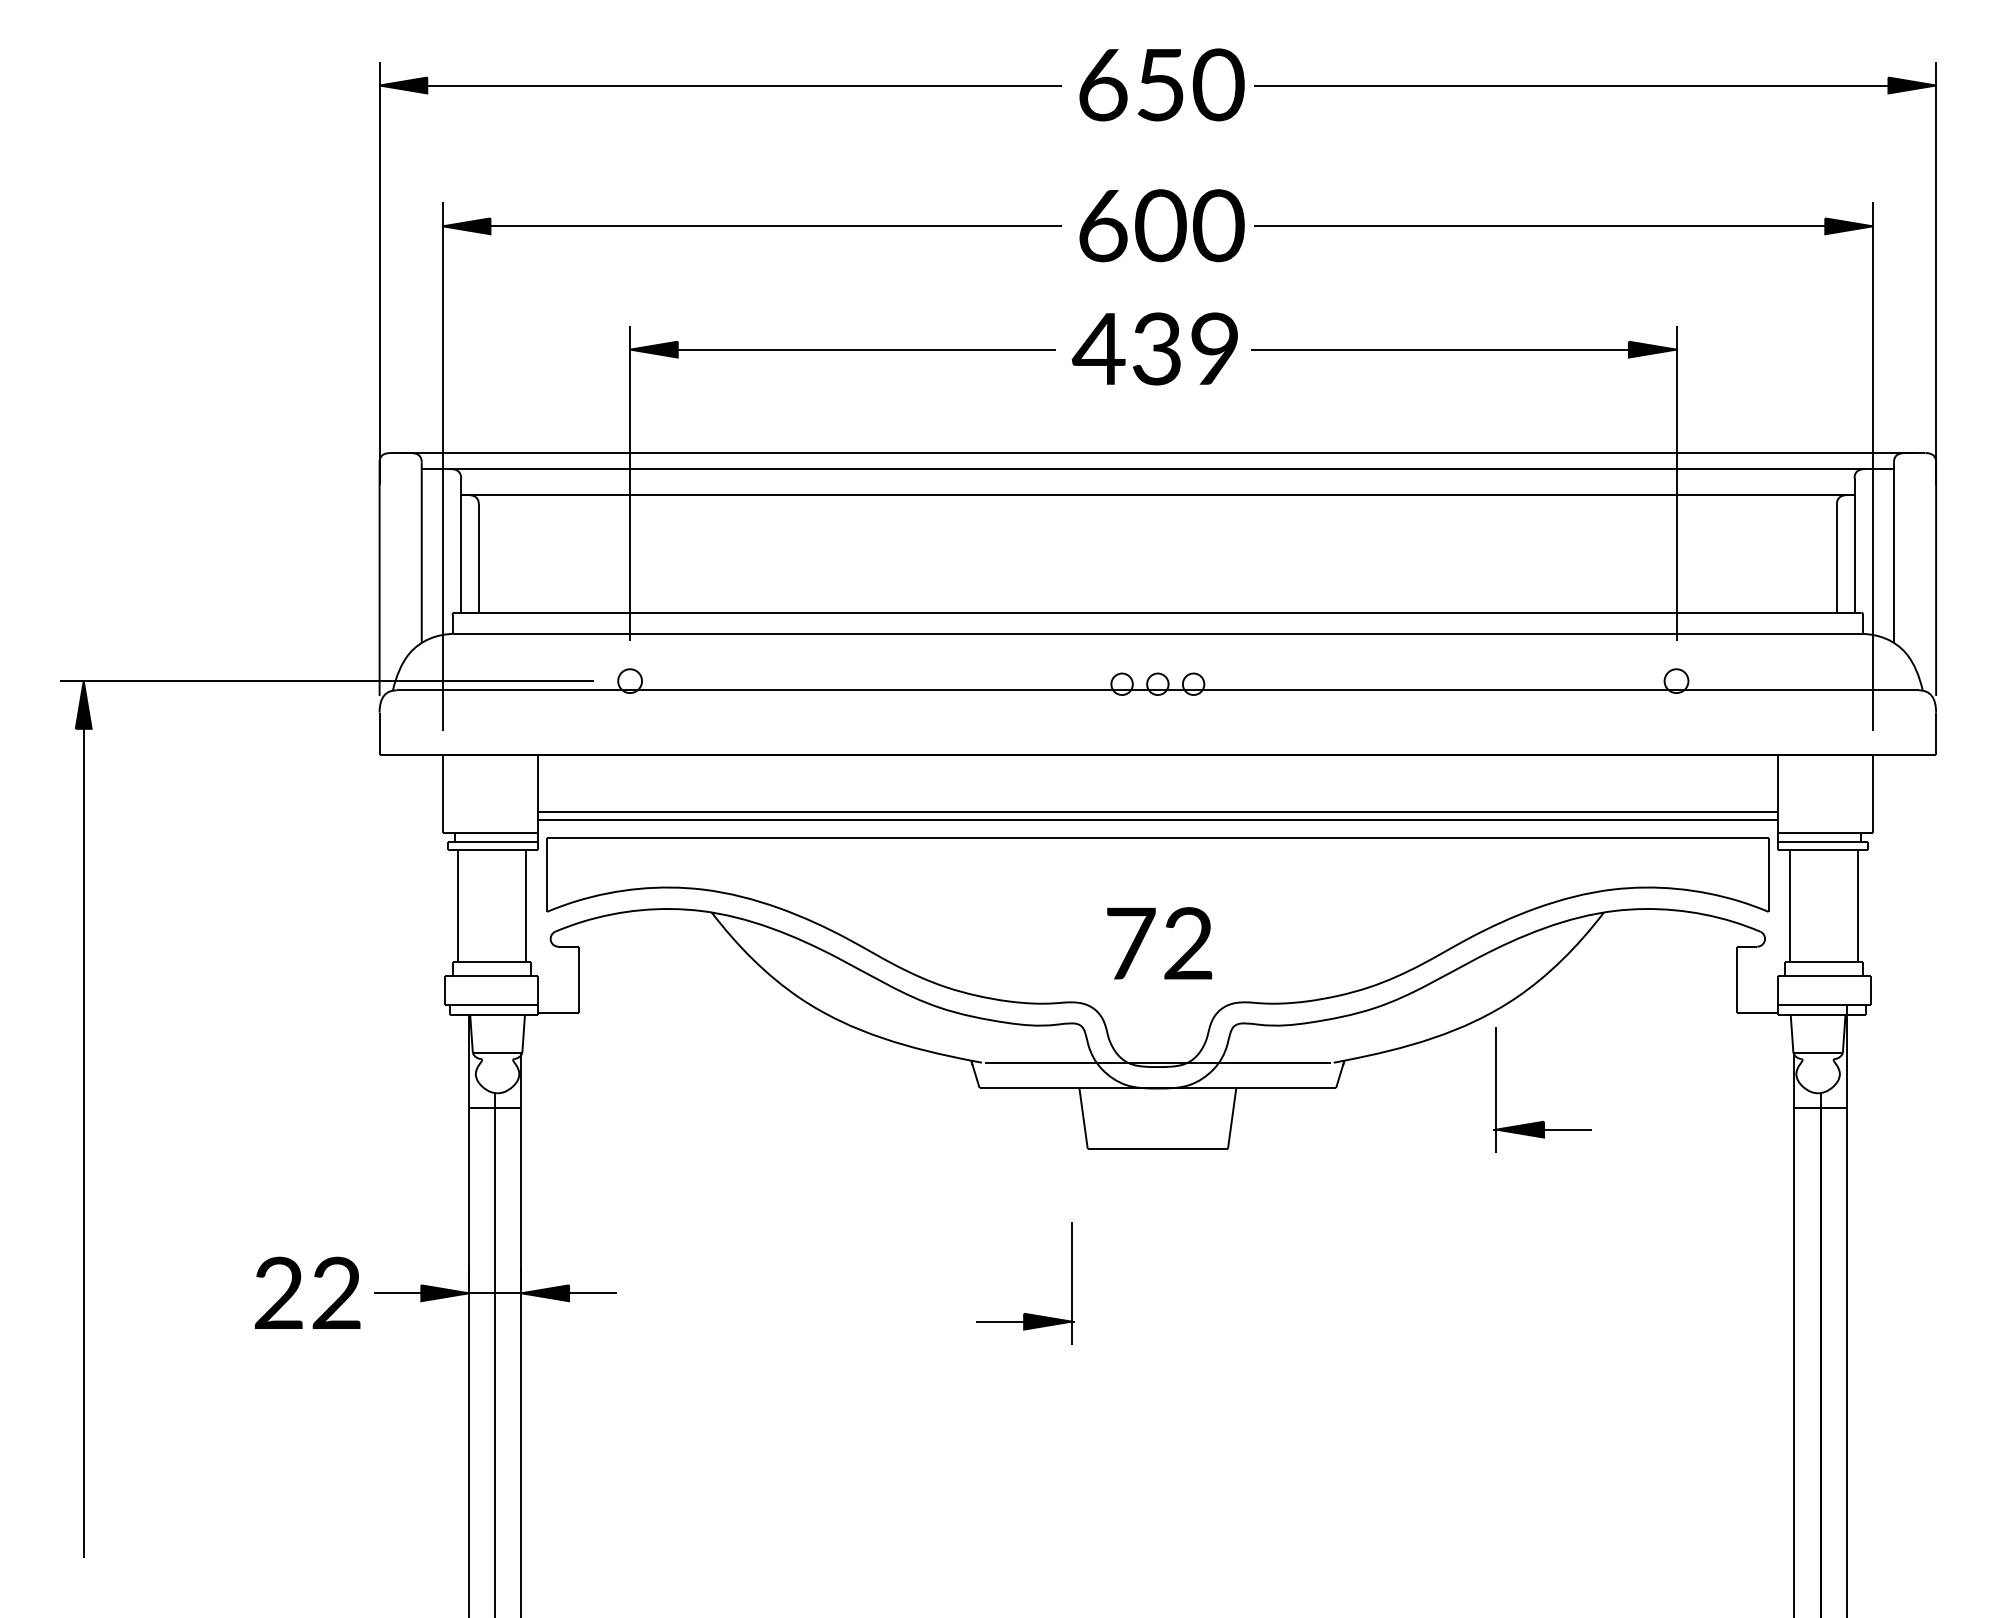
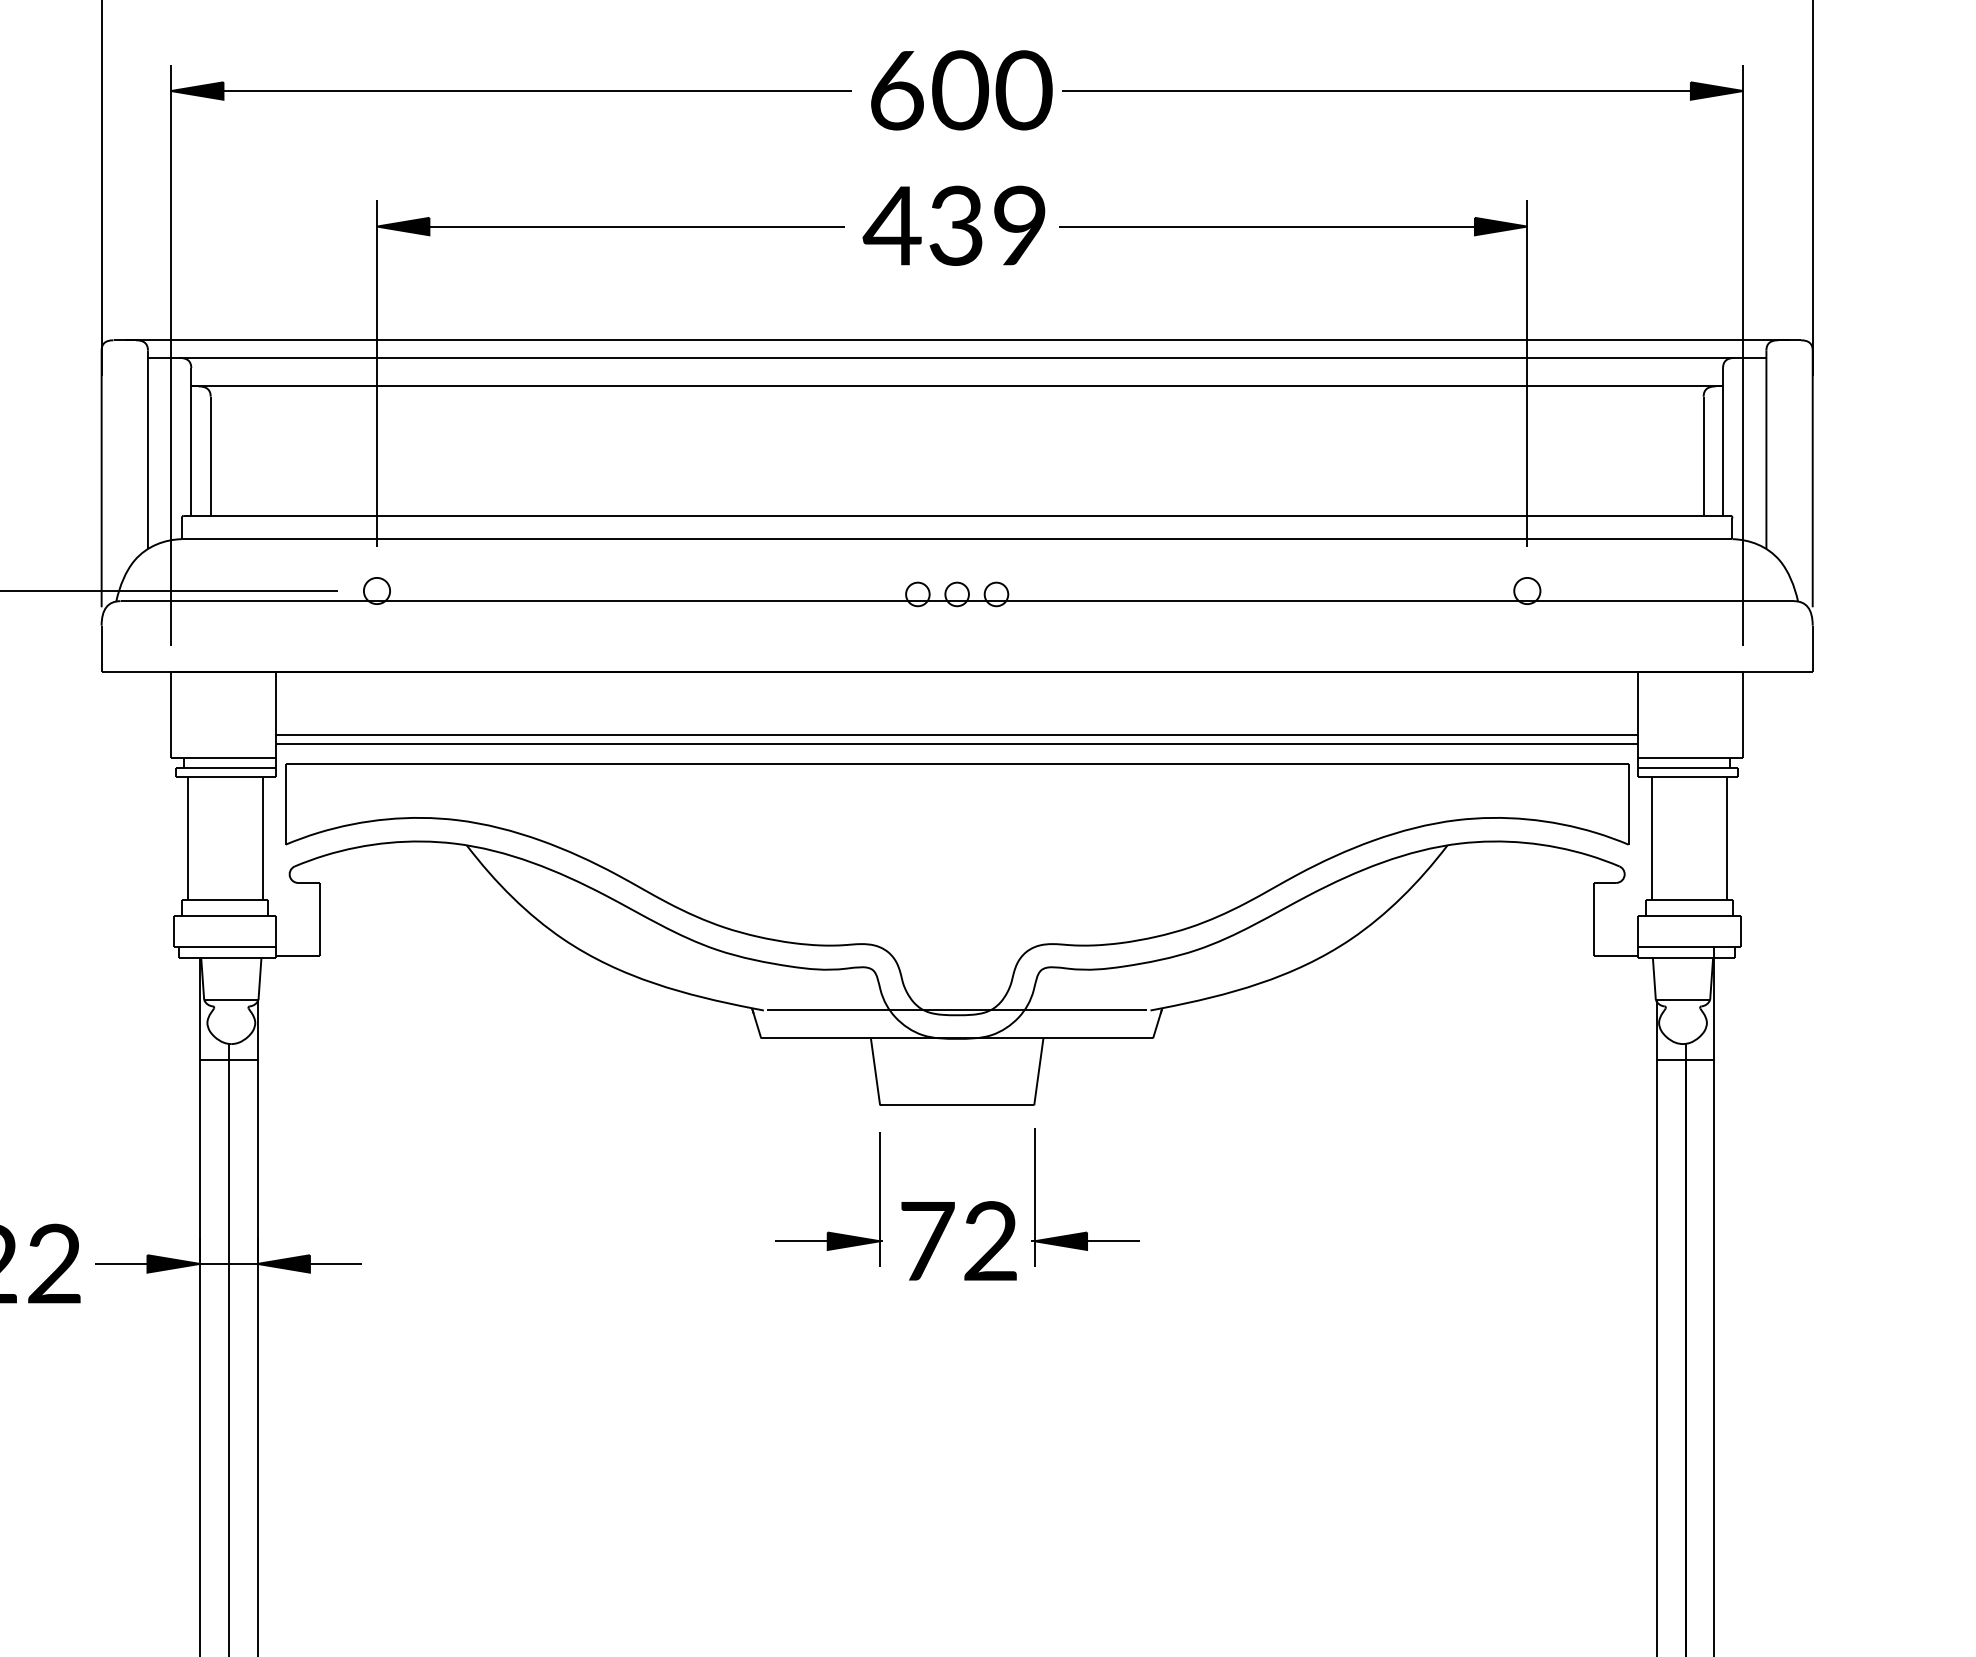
text: (1159, 943) -> (958, 1241), moved
part: (1543, 1120) -> (1086, 1231), moved
part: (1024, 1312) -> (828, 1231), moved

